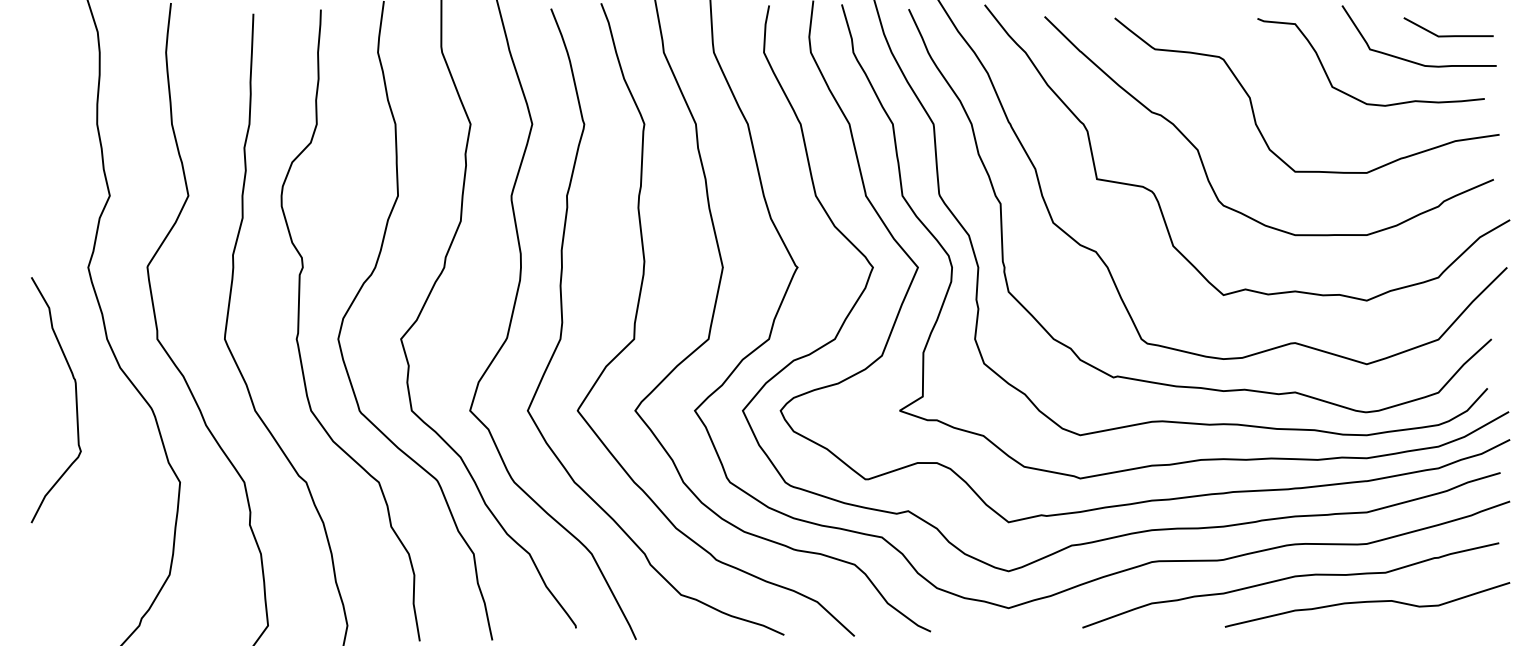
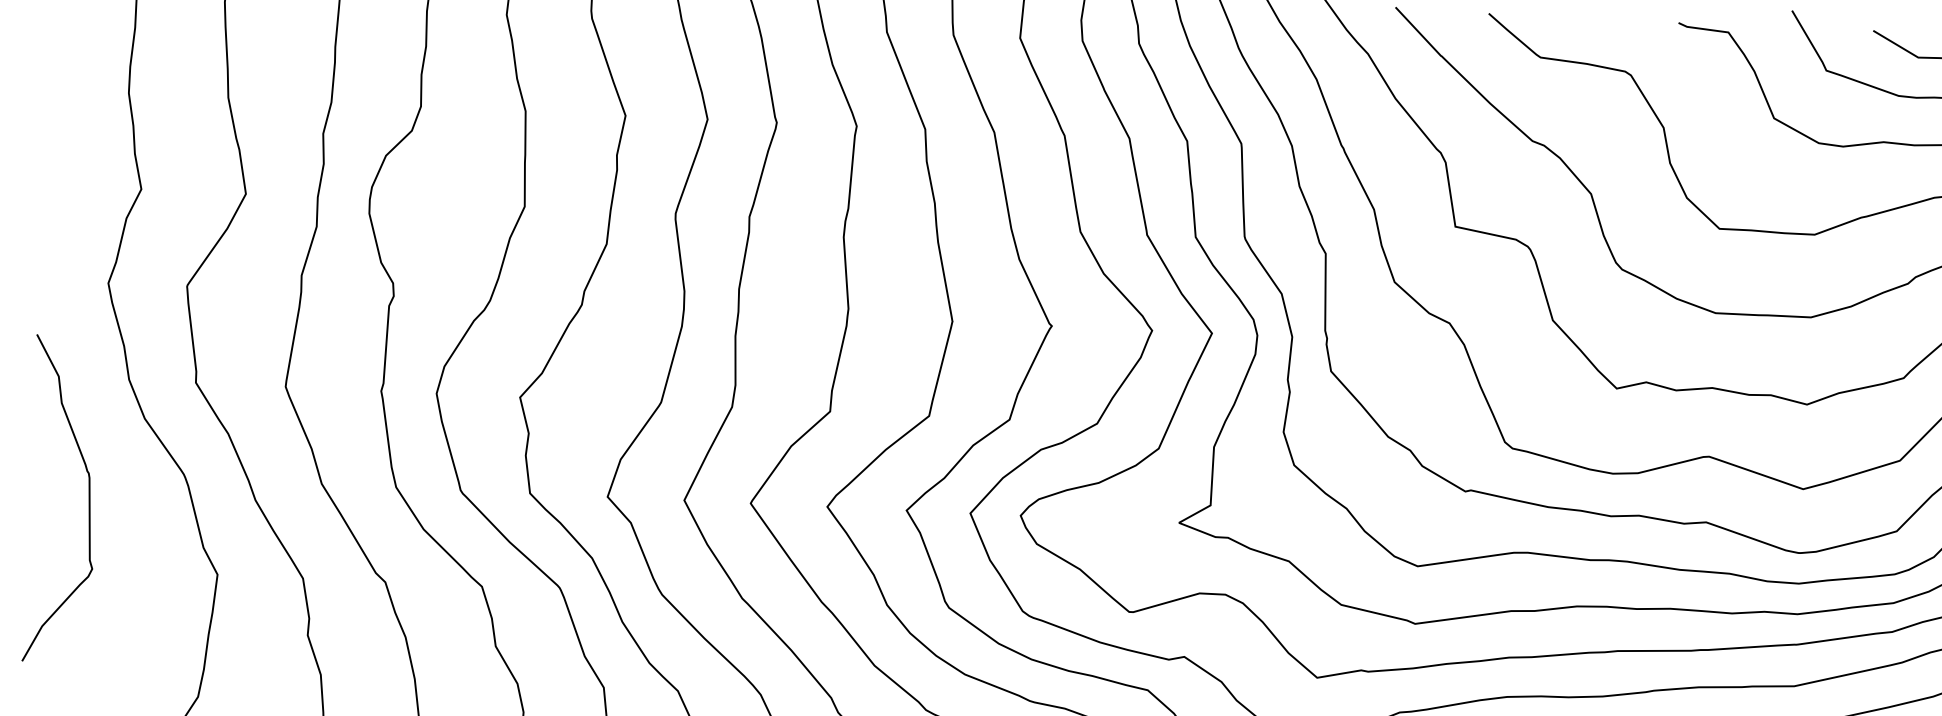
curve: (75, 400) -> (88, 500), moved

